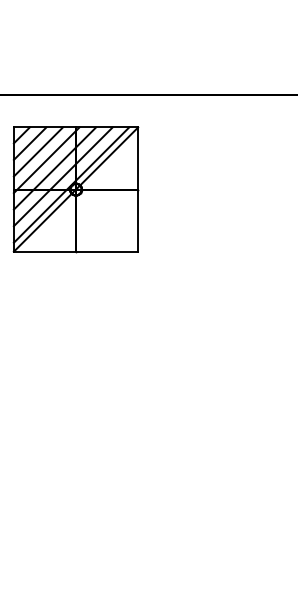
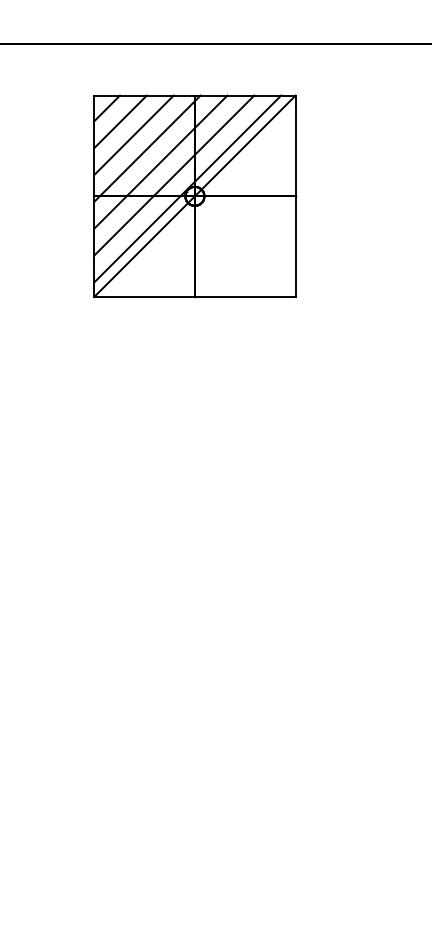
part: (75, 189) -> (194, 196), moved

